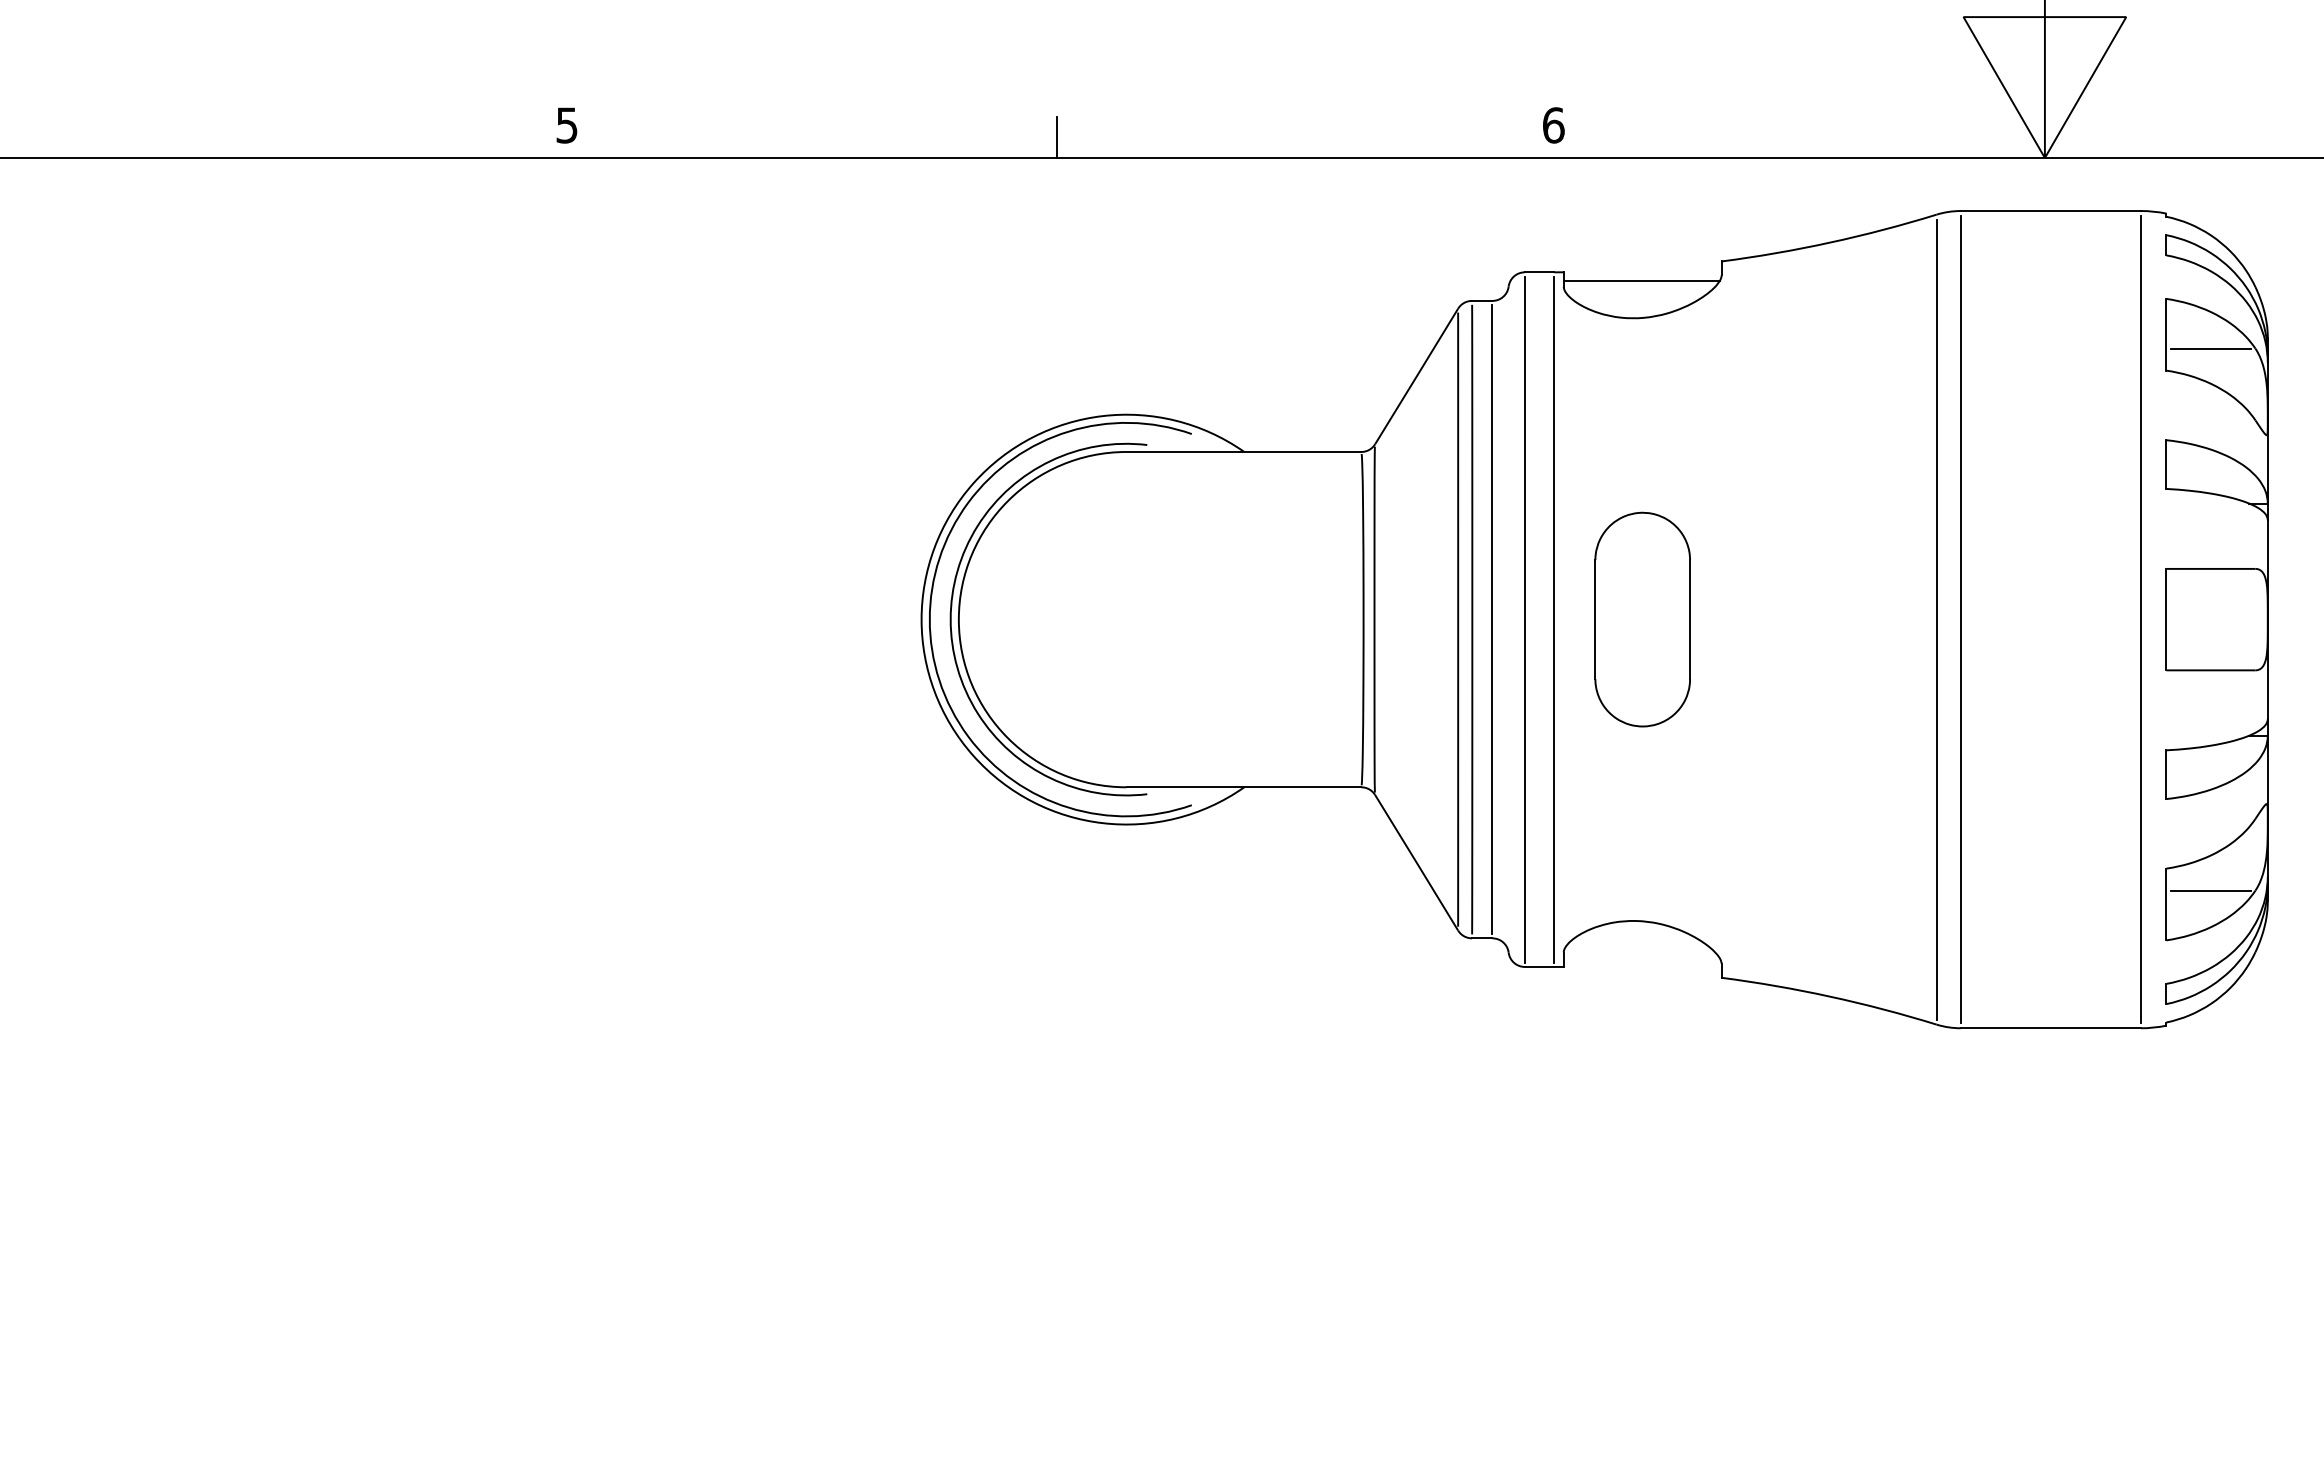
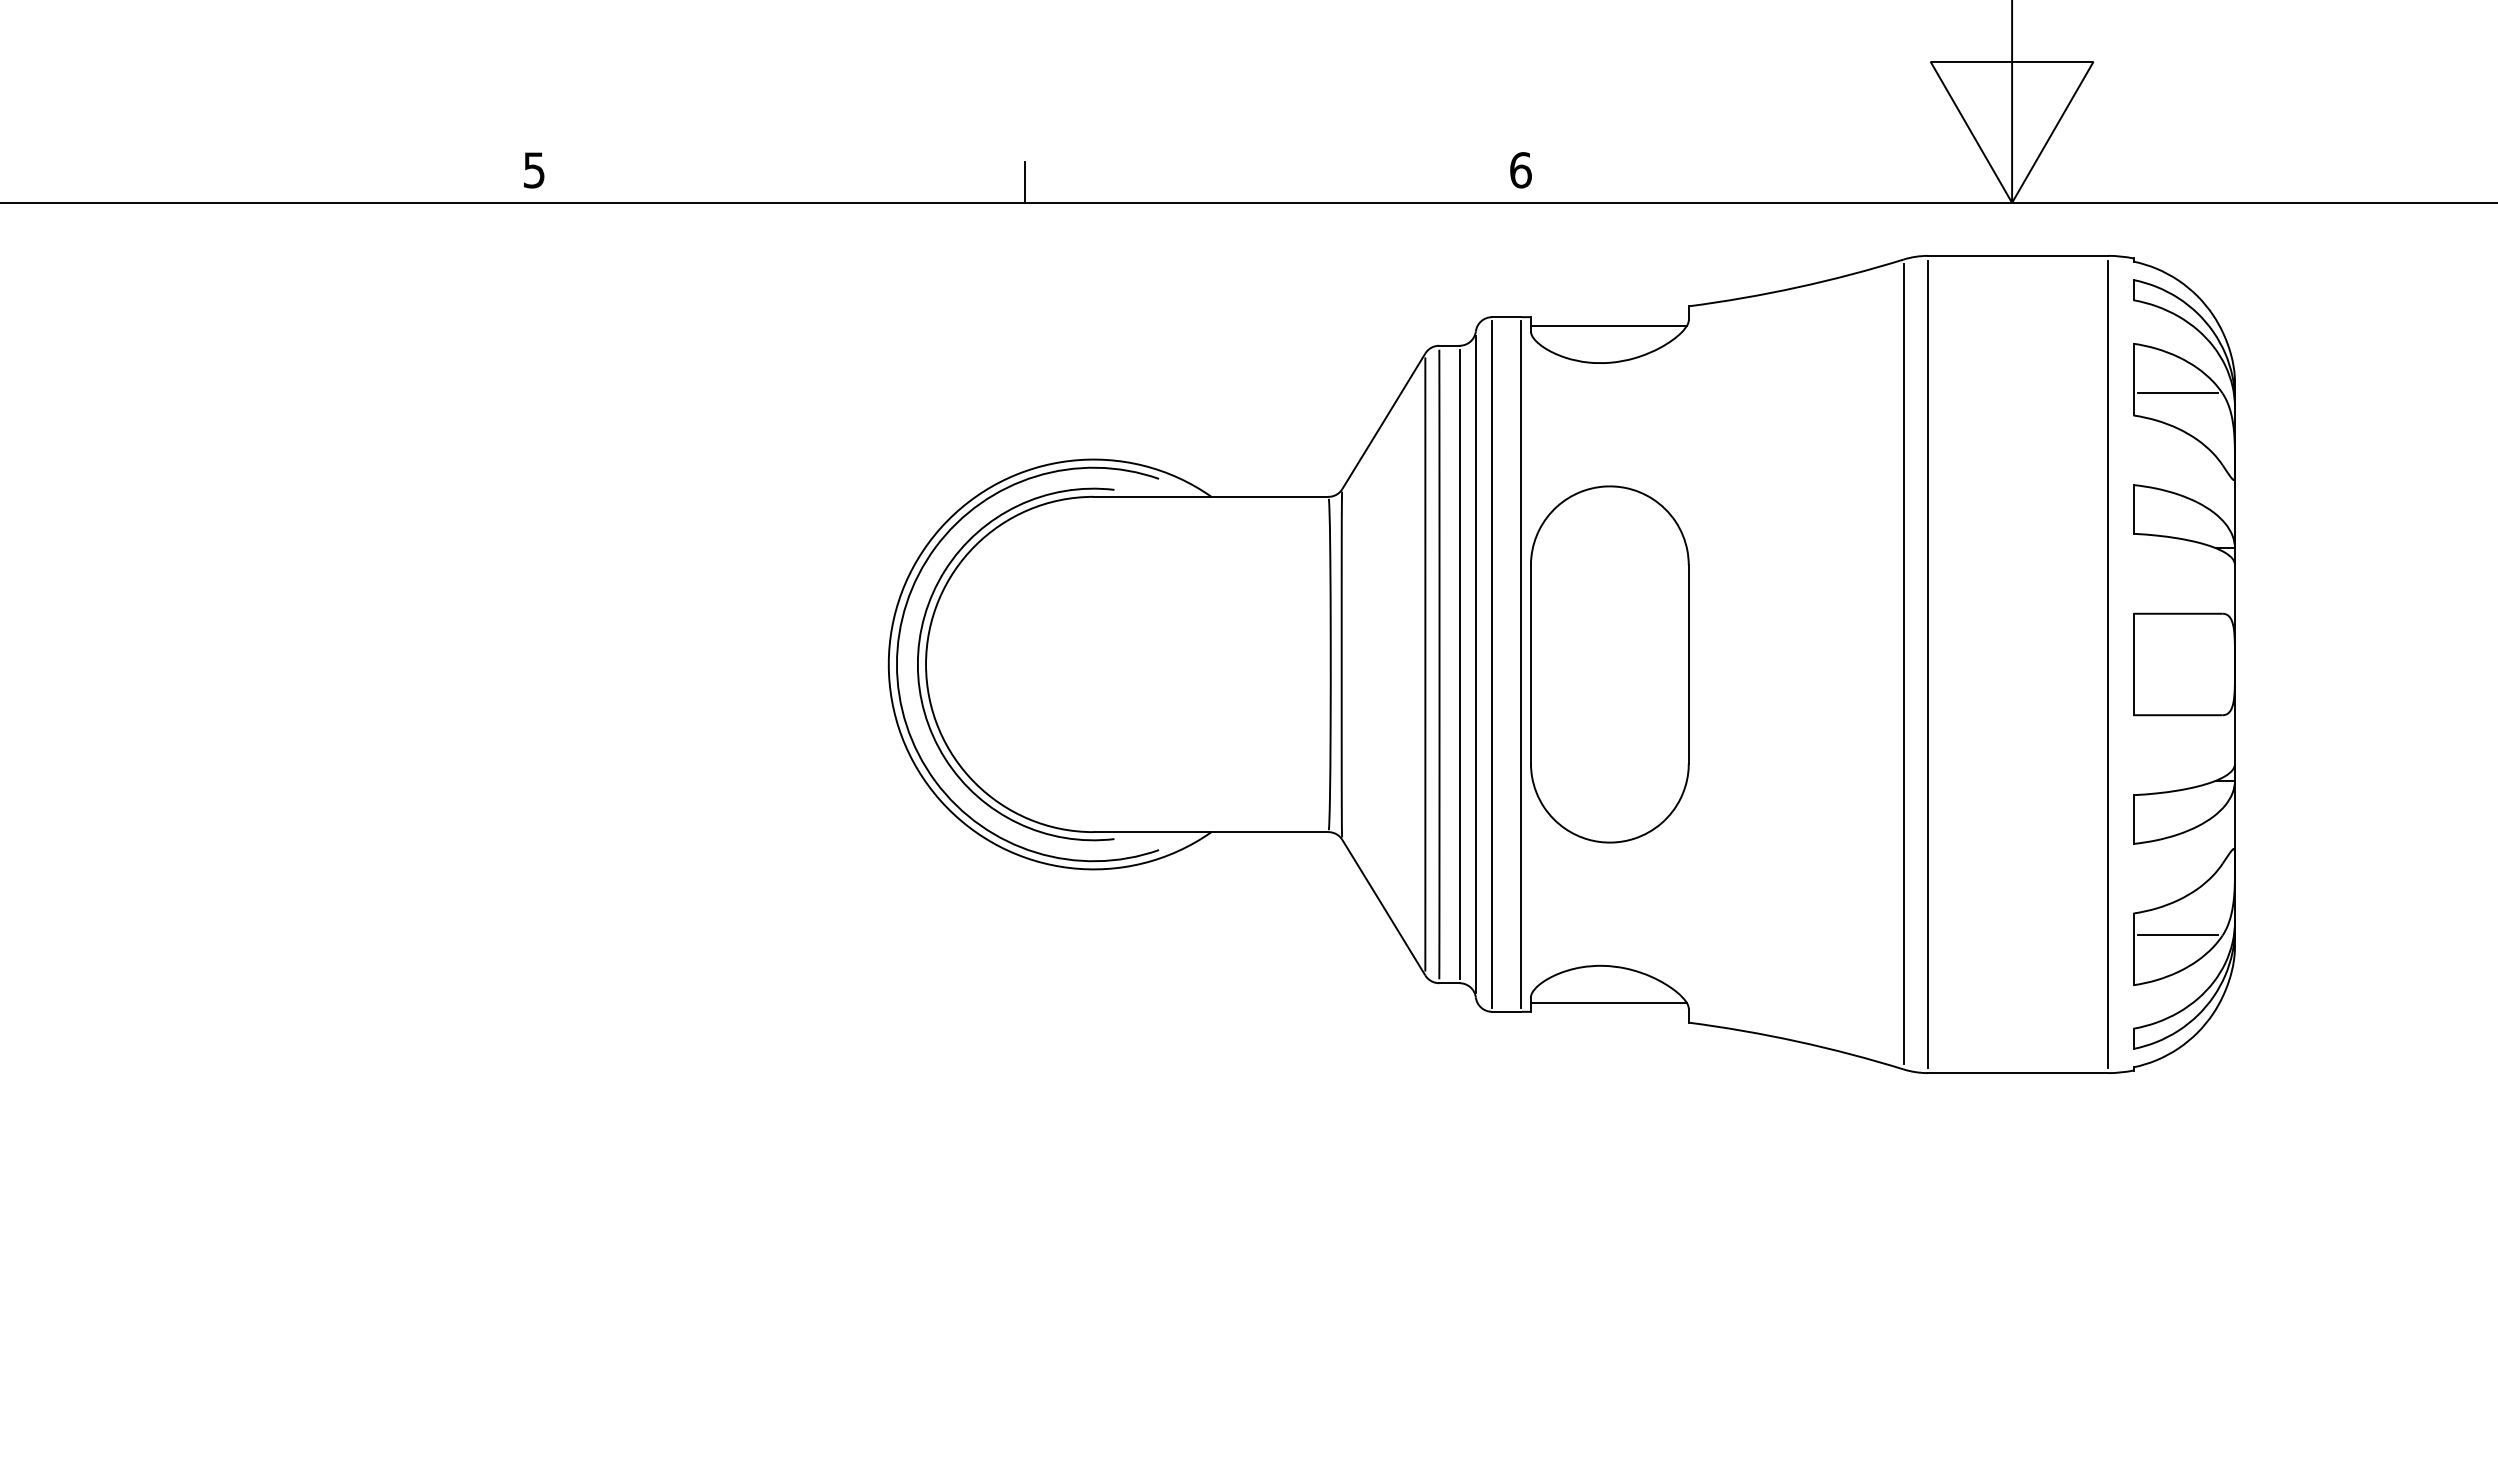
line: (1508, 619) -> (1475, 664), added
part: (1642, 619) -> (1609, 664), size x1.67
line: (1641, 957) -> (1608, 1002), added

